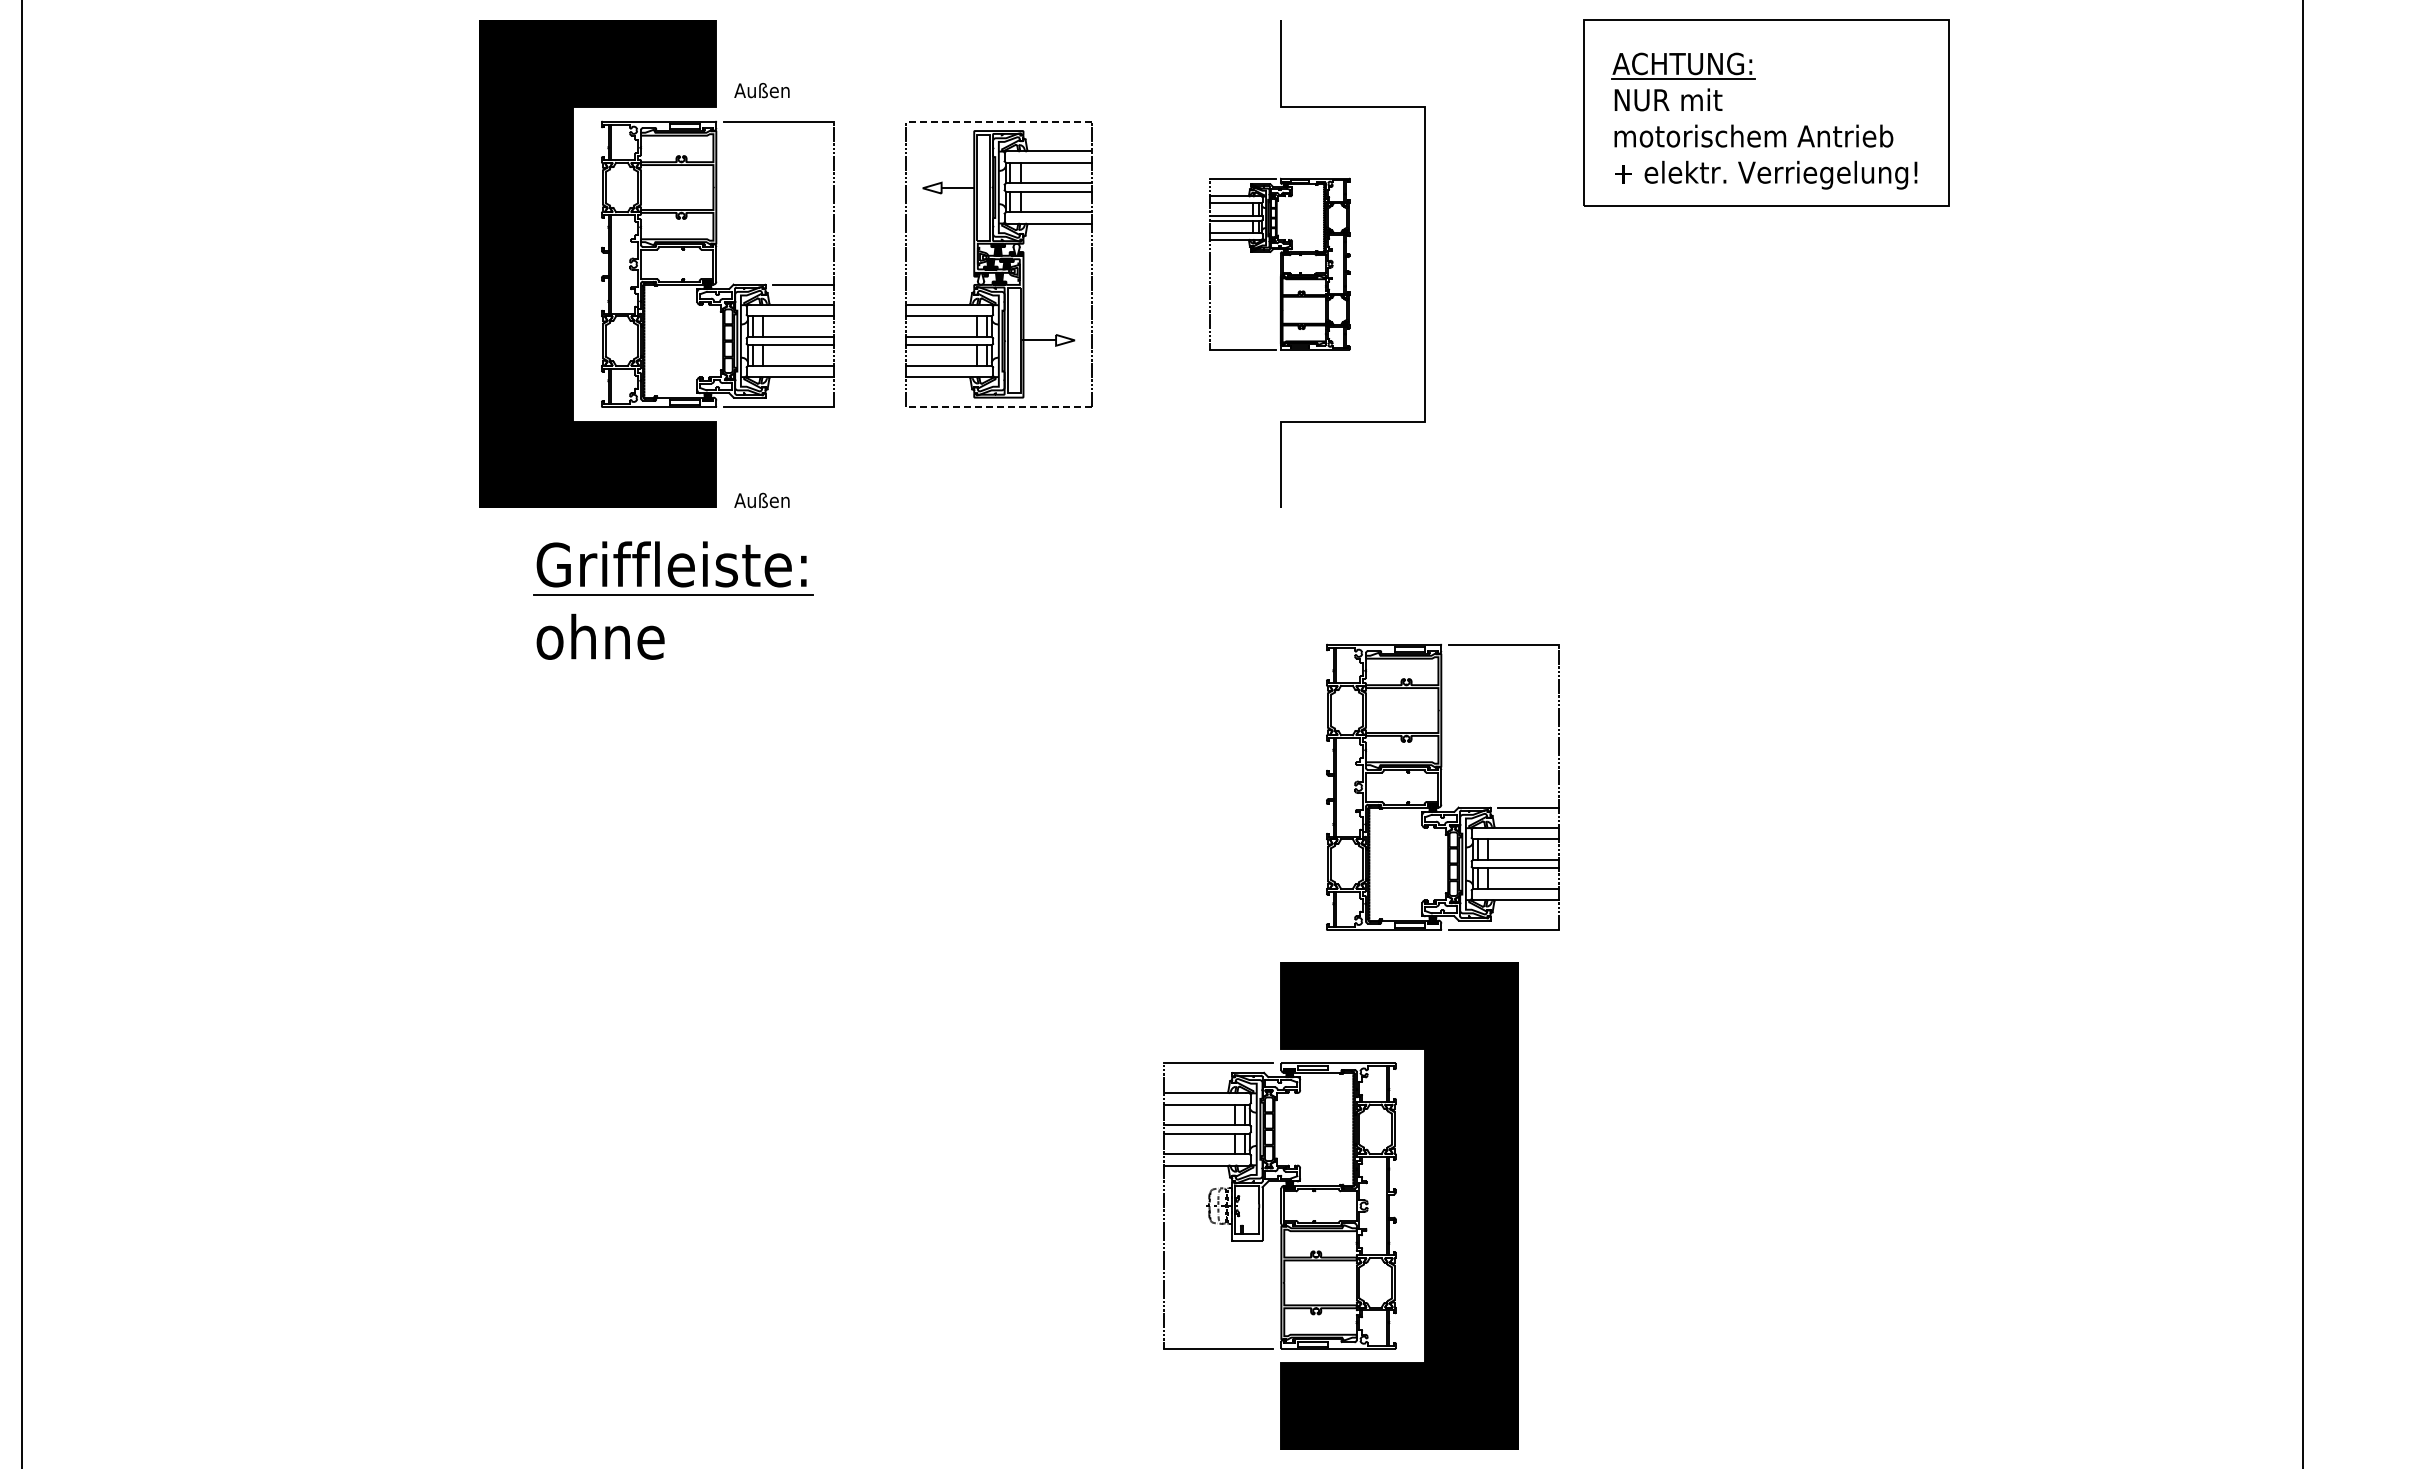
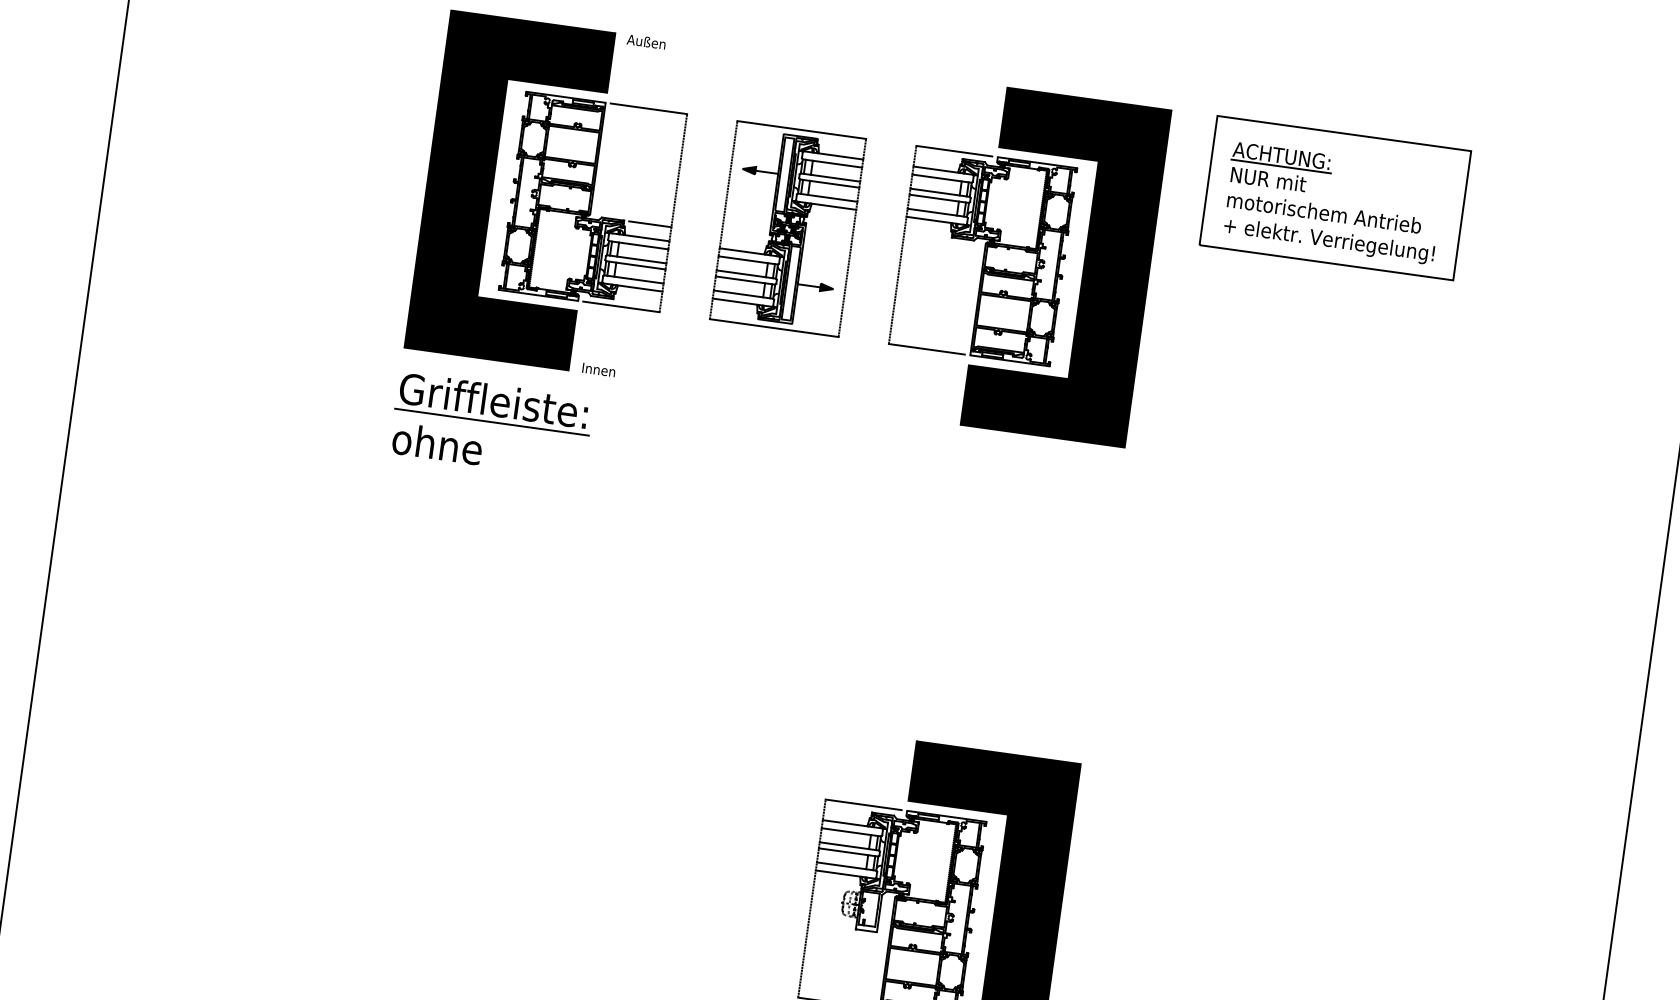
text: (761, 90) -> (646, 41), moved
line: (998, 121) -> (801, 129), dashed -> solid
fill: (931, 187) -> (748, 169), added
part: (1279, 263) -> (982, 255), size x1.67
fill: (1399, 264) -> (1066, 267), added
fill: (1065, 339) -> (827, 287), added
line: (998, 407) -> (773, 328), dashed -> solid
text: (761, 500) -> (600, 370), Außen -> Innen
part: (673, 600) -> (491, 425), moved
part: (1442, 786) -> (1045, 634), removed

